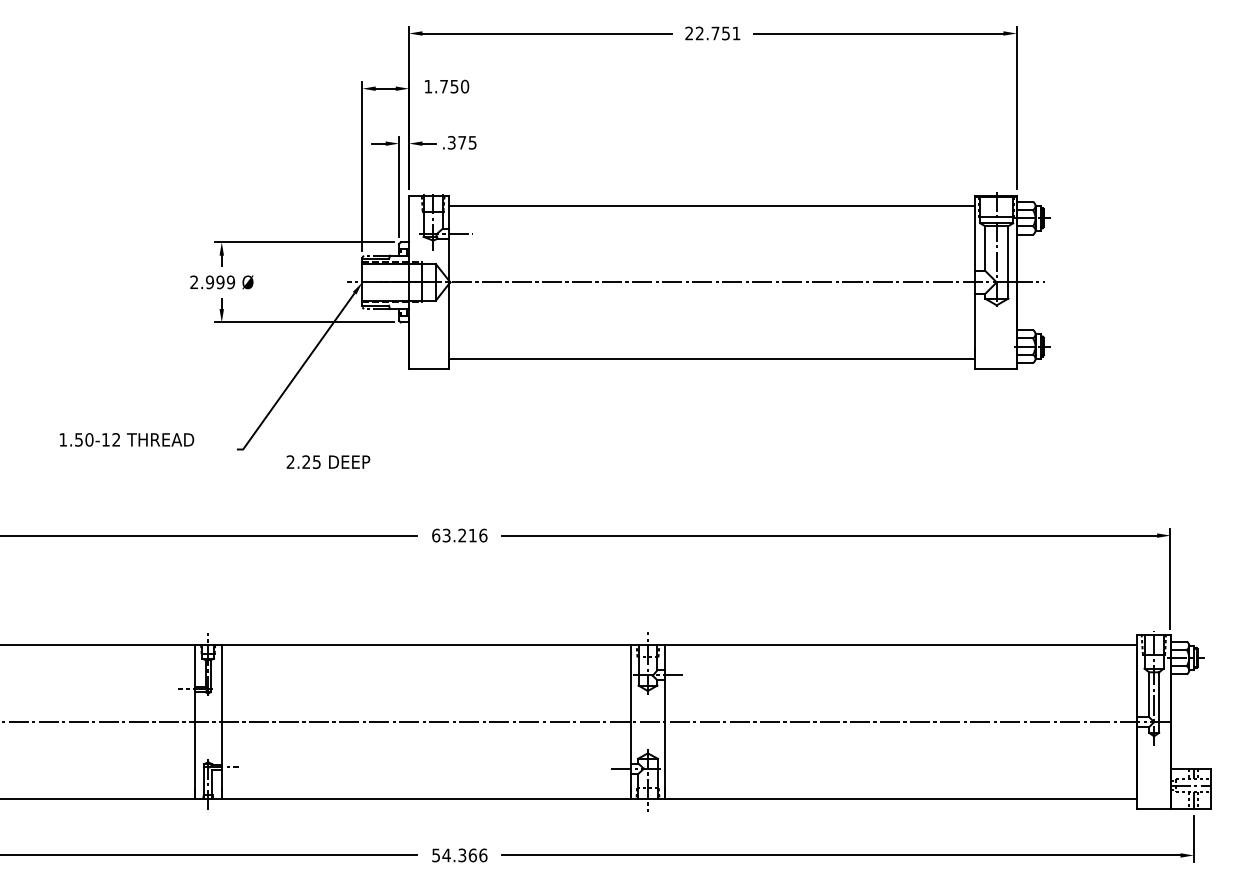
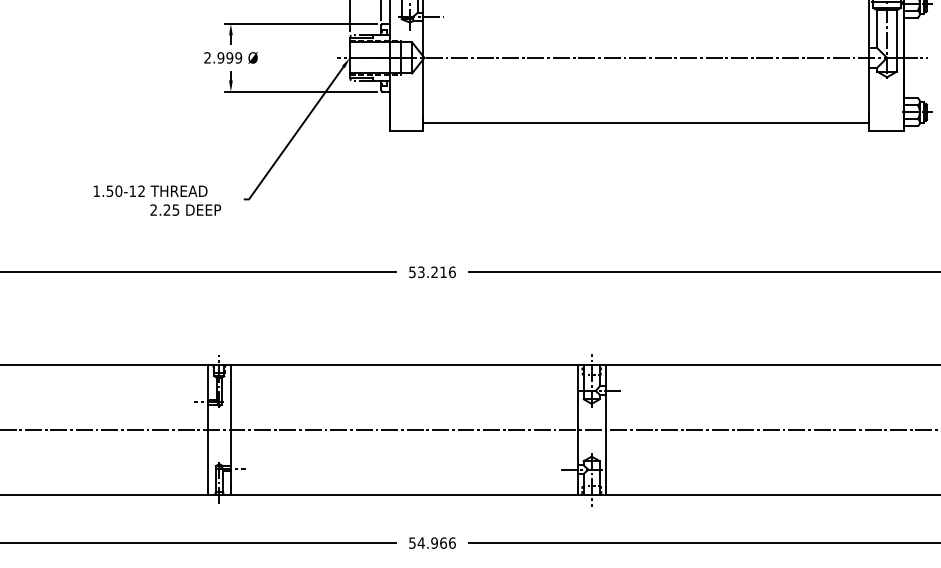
text: (328, 461) -> (185, 209), moved
text: (436, 535) -> (412, 272), 63.216 -> 53.216
text: (462, 854) -> (434, 542), 54.366 -> 54.966

